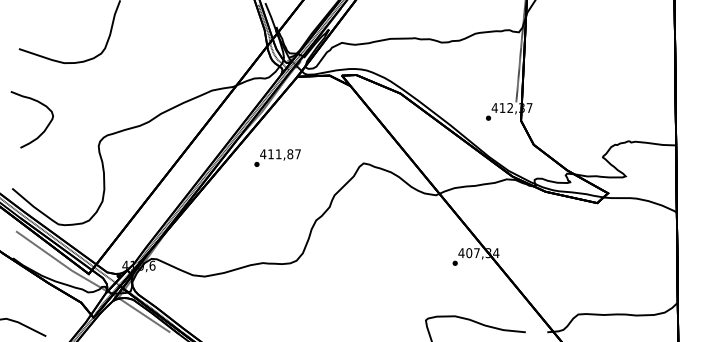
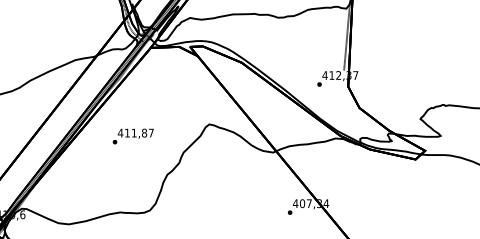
text: (277, 157) -> (133, 135), moved

